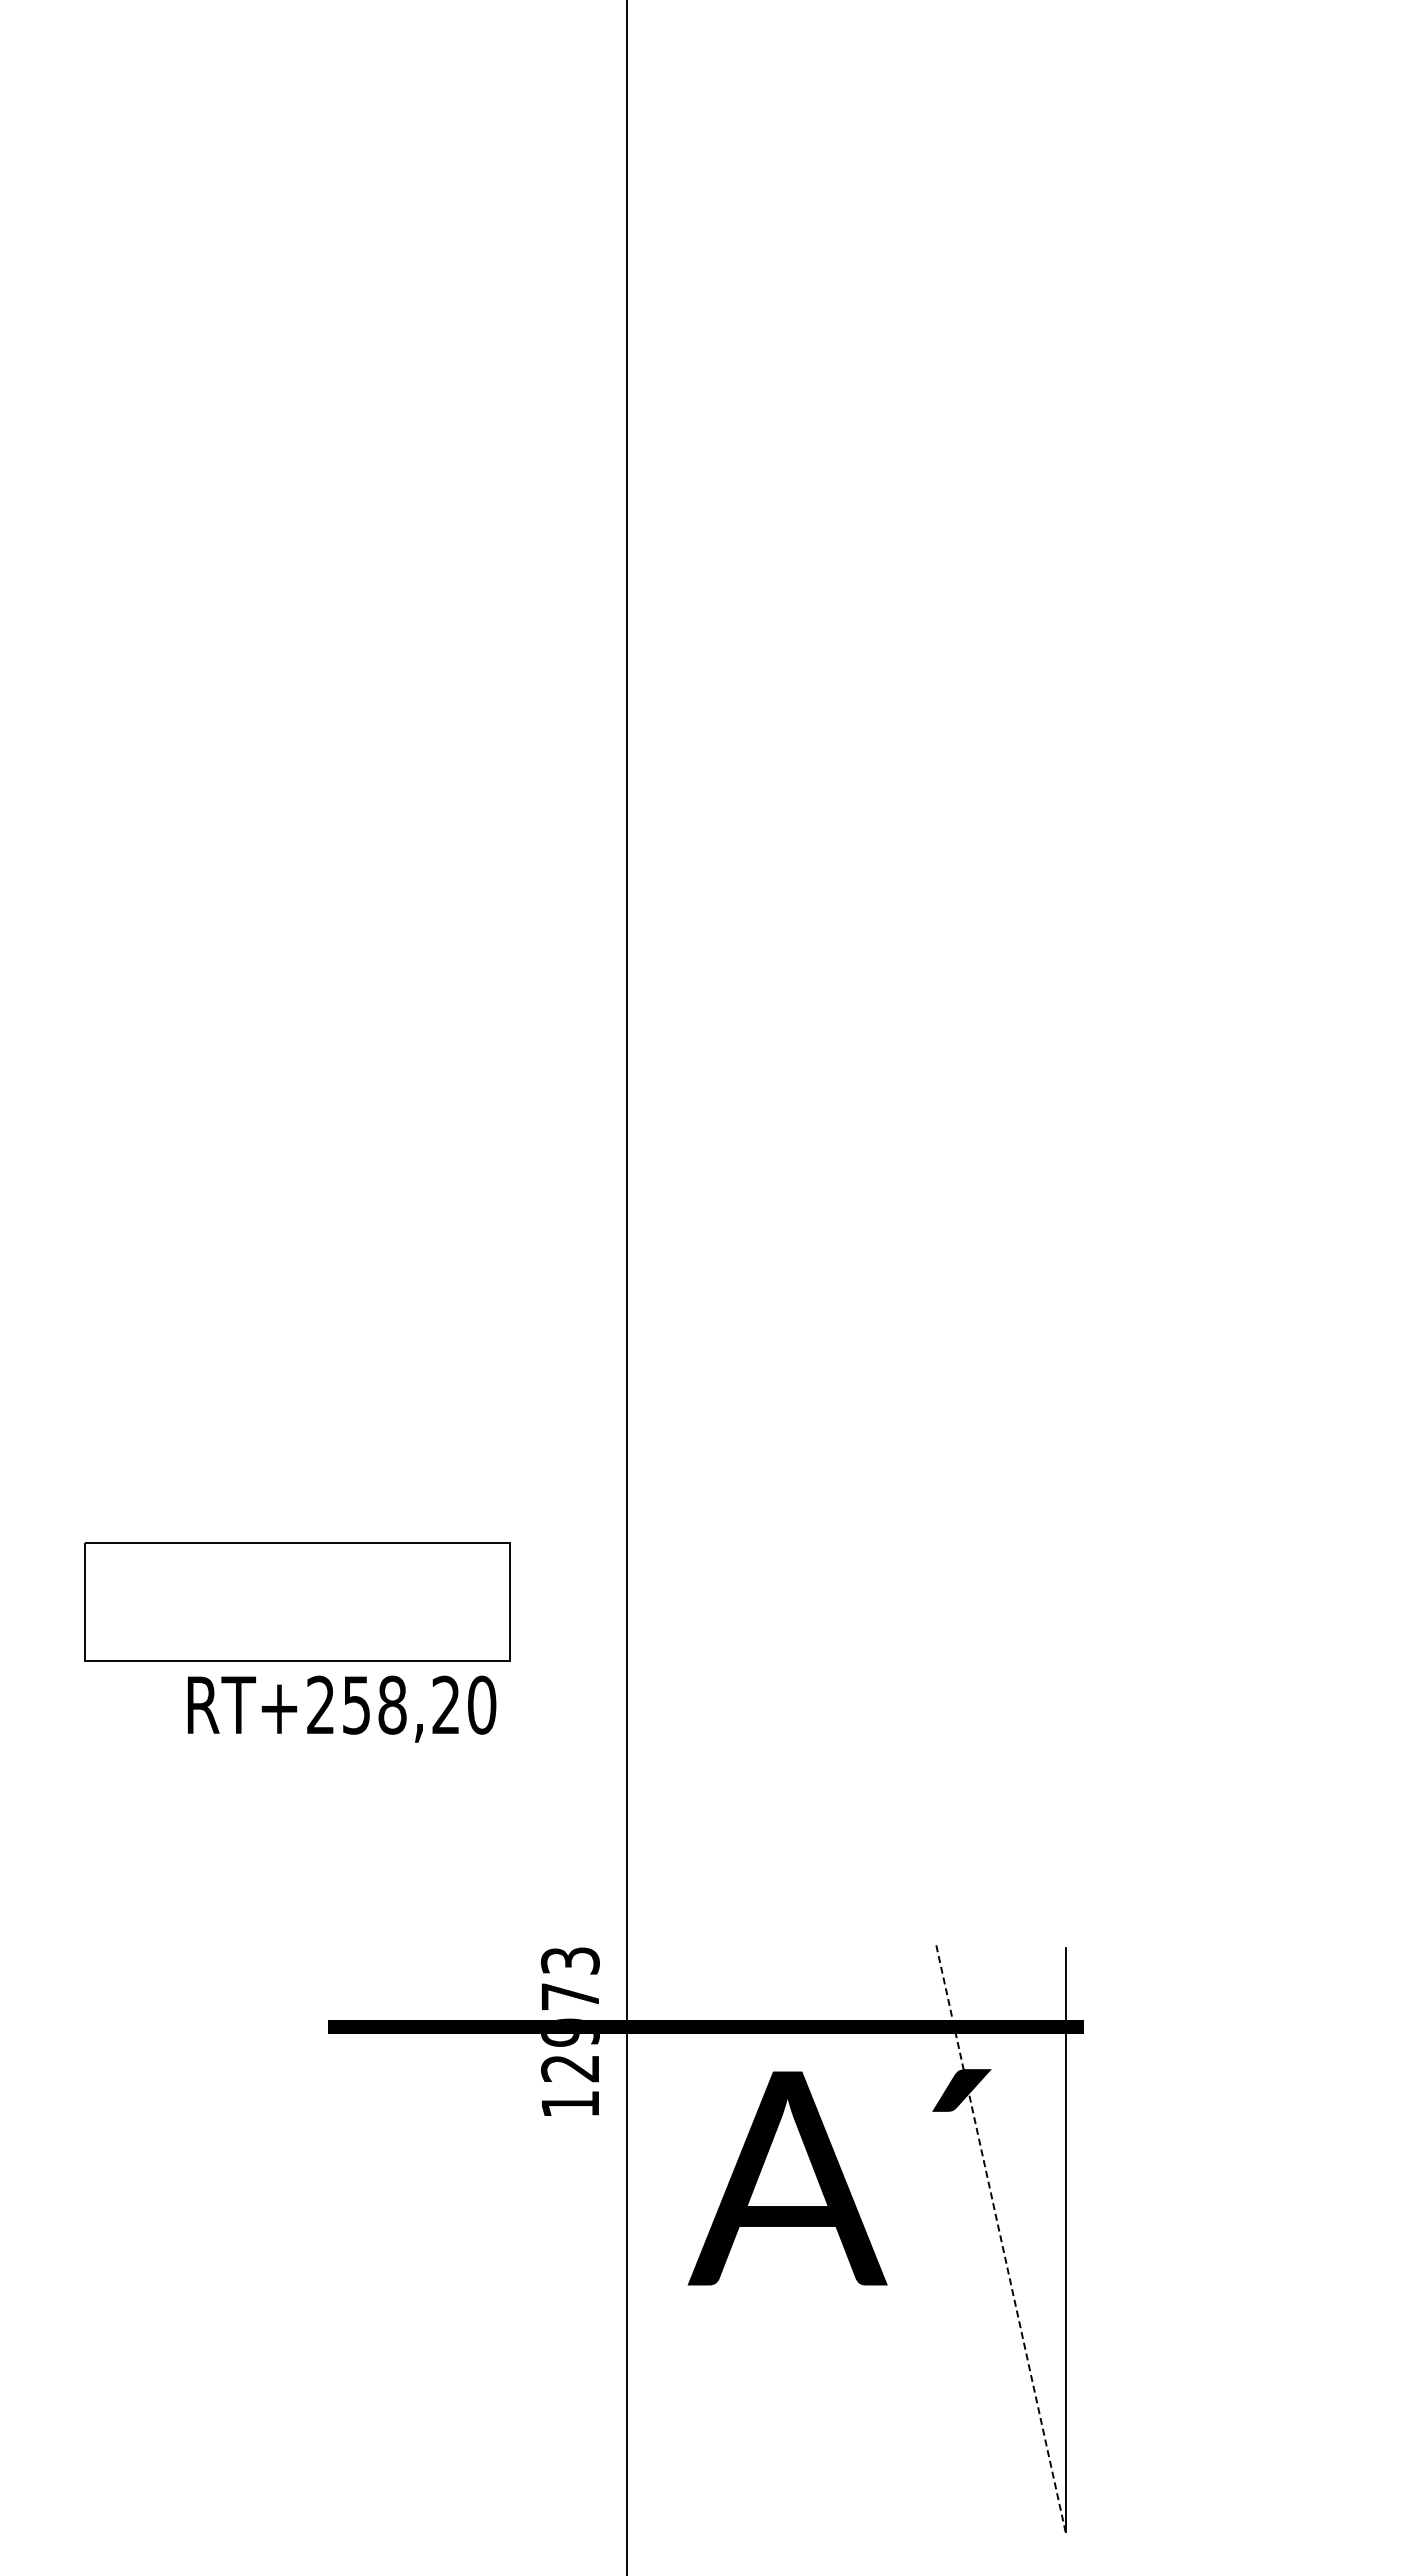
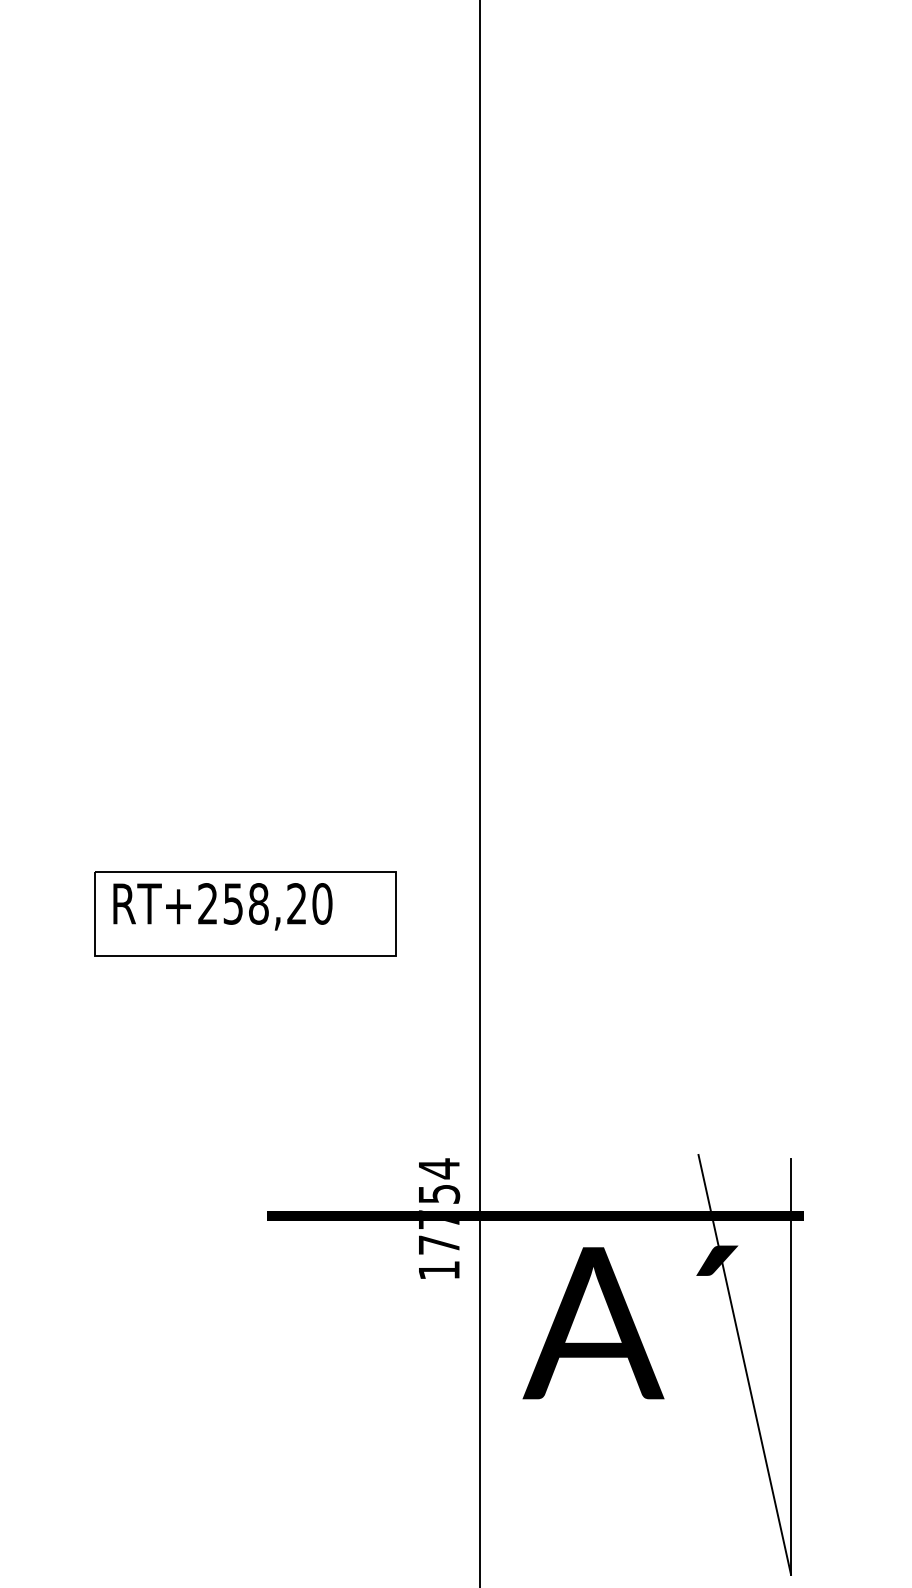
text: (342, 1708) -> (223, 906), moved
text: (569, 2014) -> (438, 1206), 12973 -> 17754
line: (1000, 2236) -> (744, 1364), dashed -> solid

